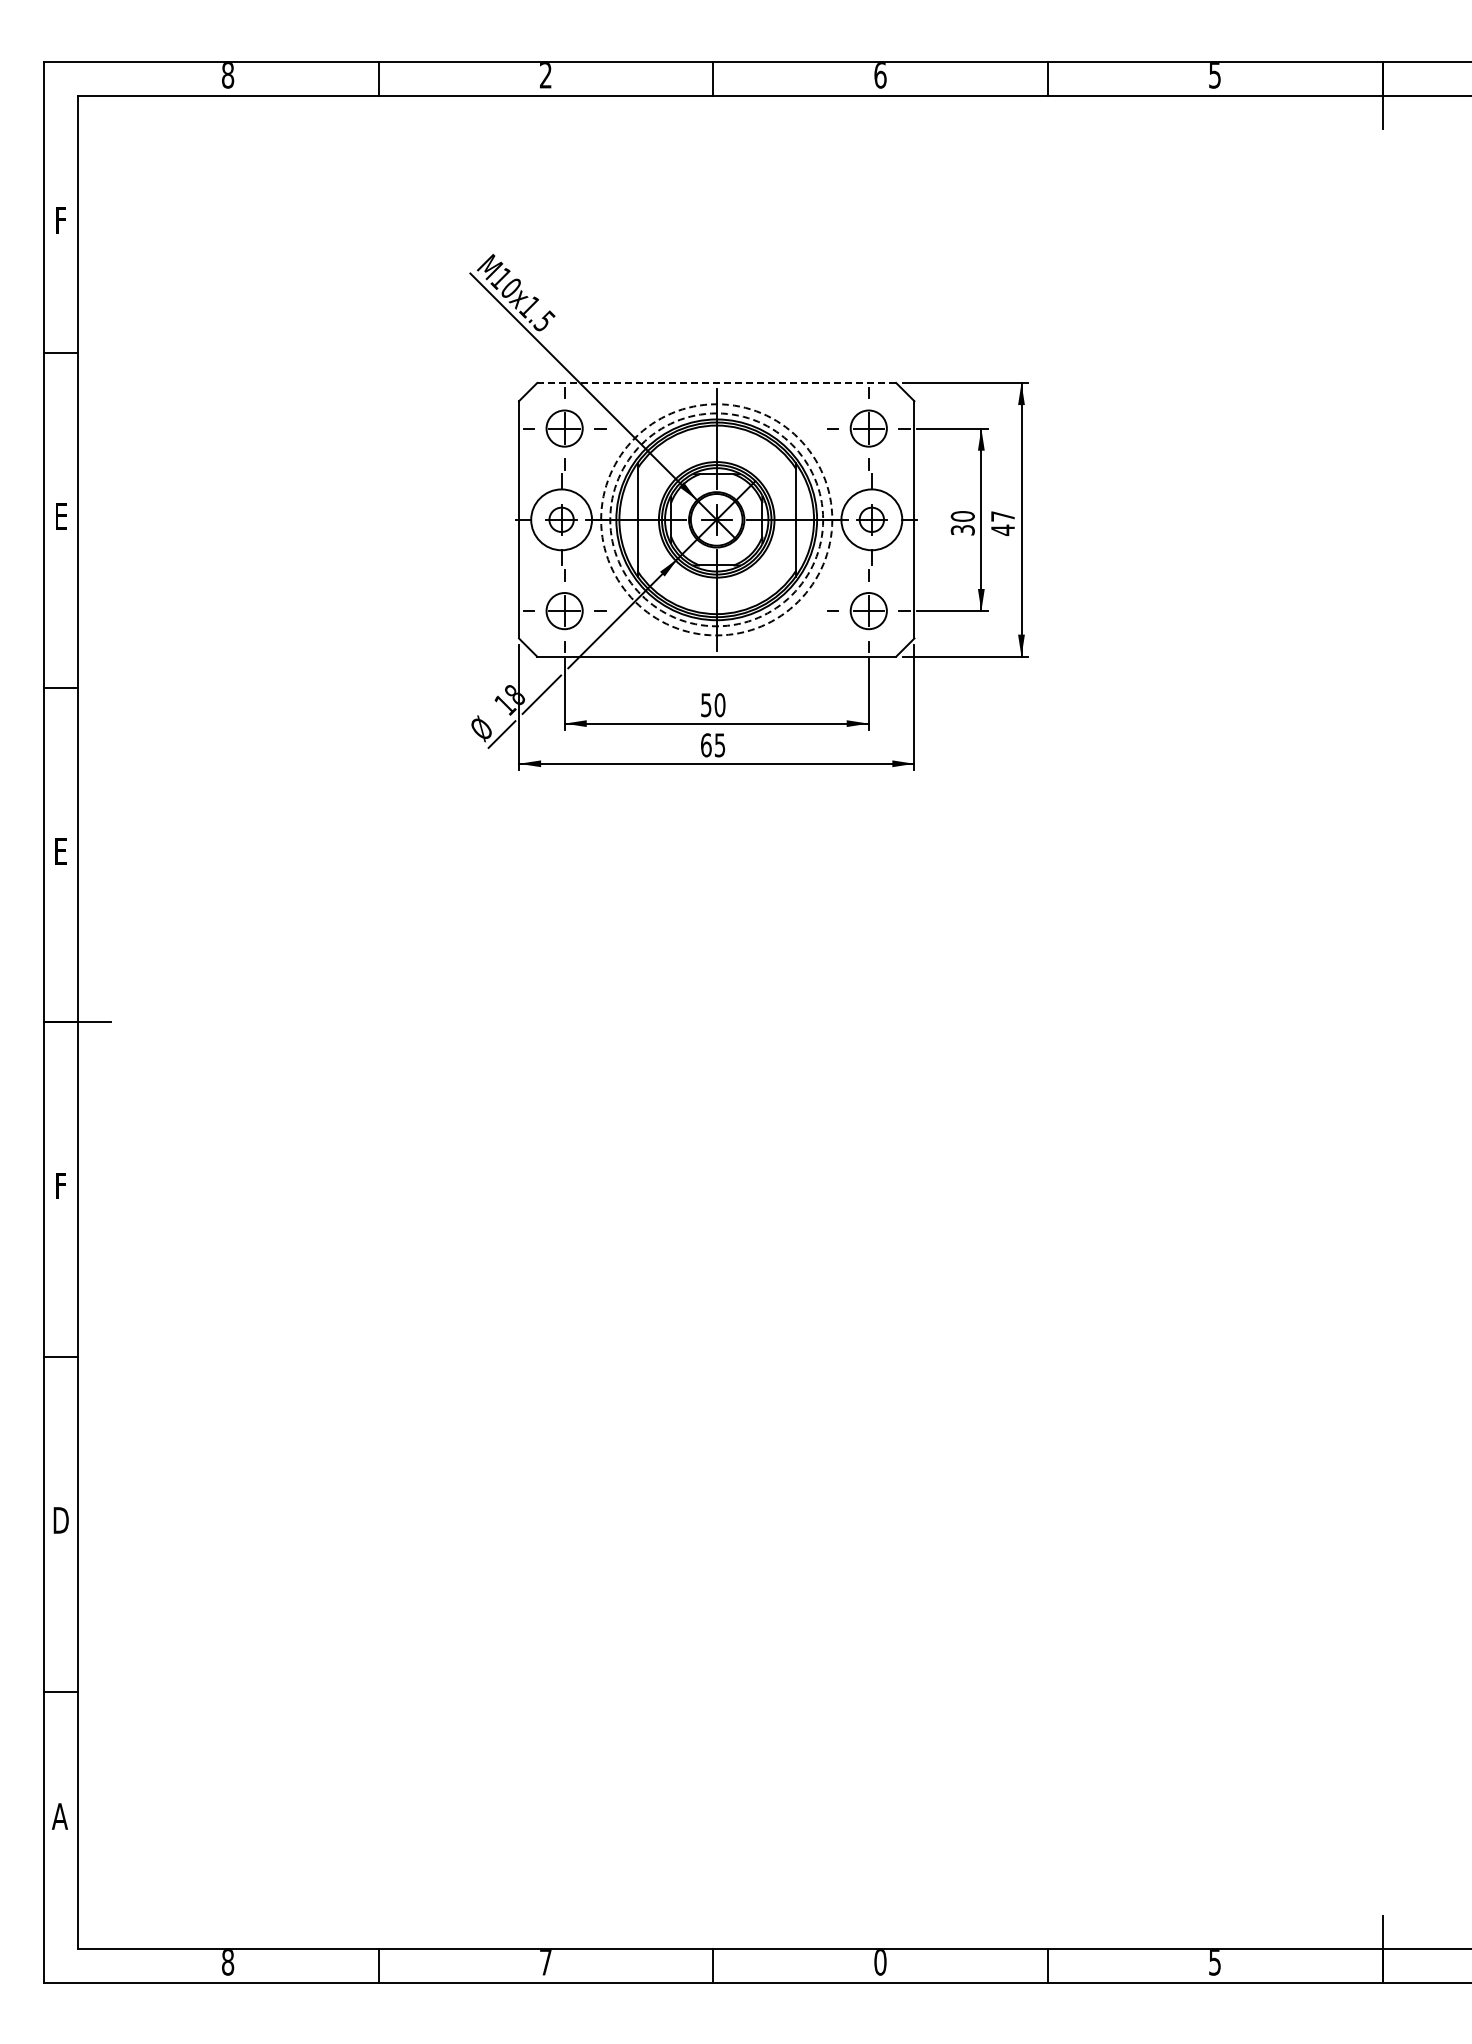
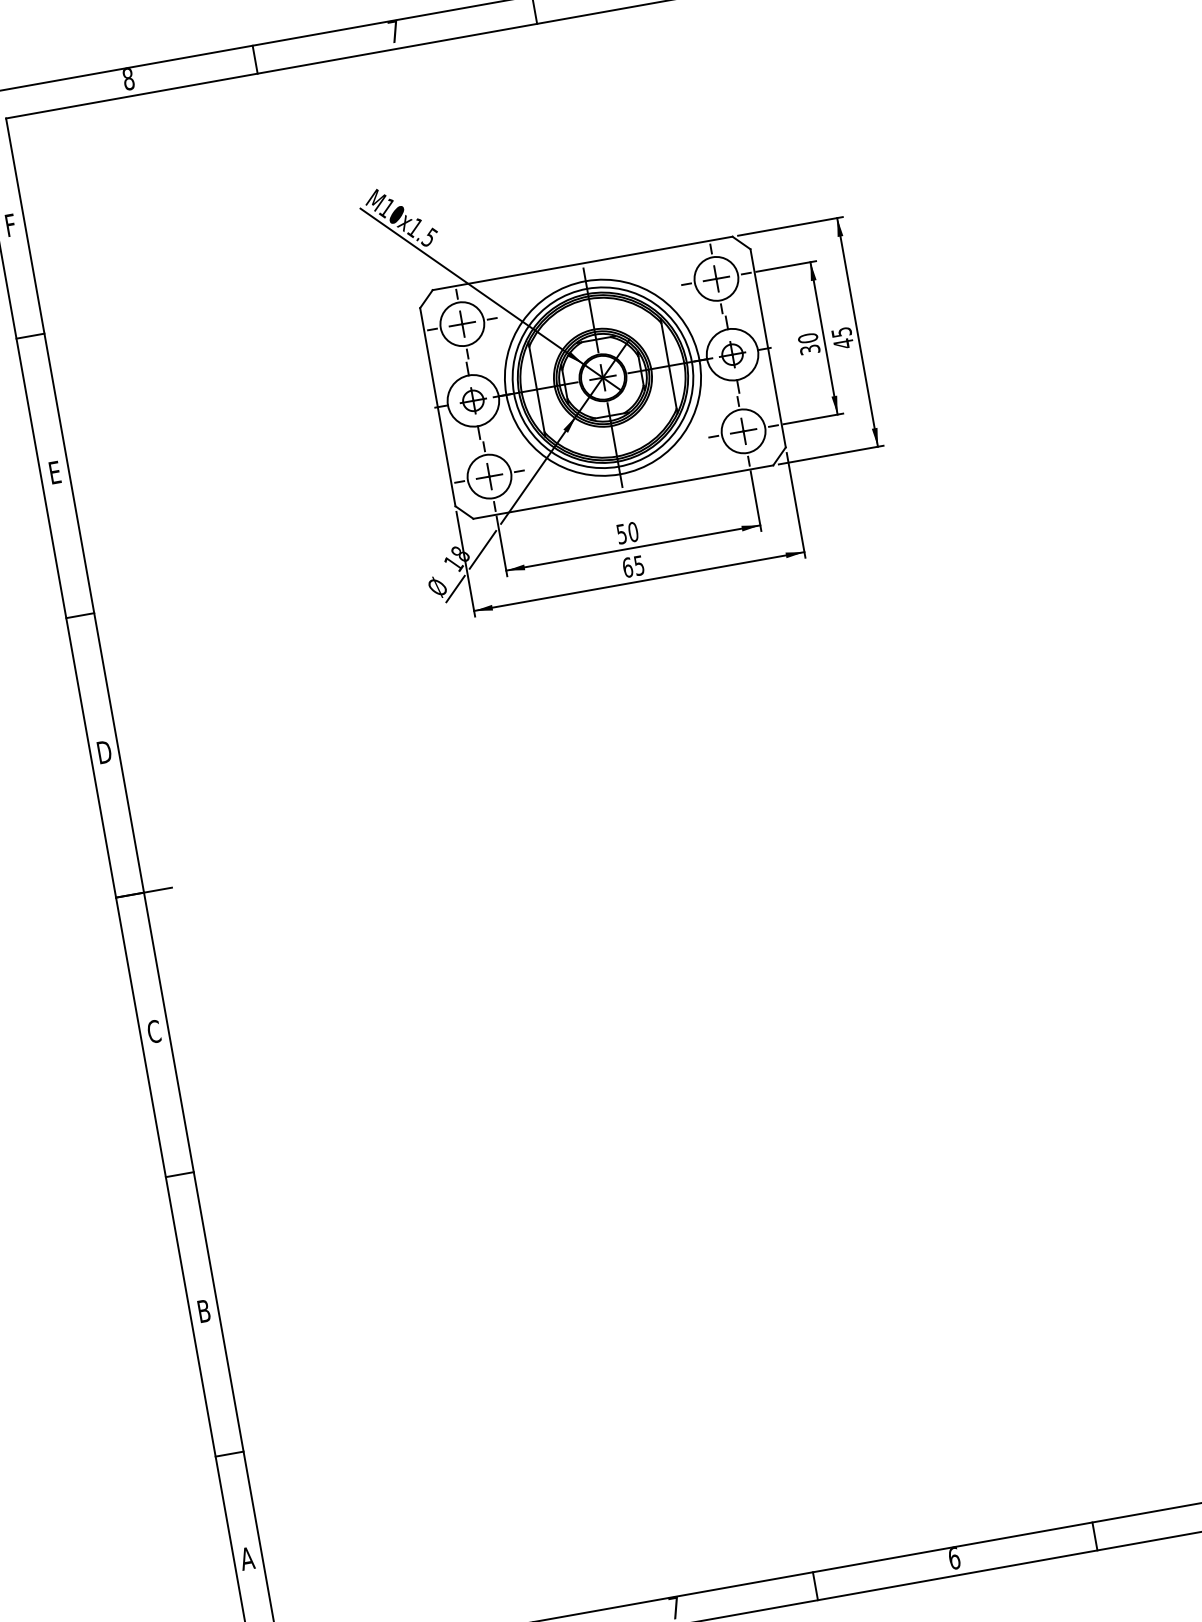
text: (545, 75) -> (393, 32), 2 -> 7
line: (716, 382) -> (582, 263), dashed -> solid
circle: (564, 428) -> (462, 324), size x1.43
circle: (868, 428) -> (716, 278), size x1.43
text: (1003, 516) -> (842, 332), 47 -> 45
circle: (716, 519) -> (602, 377), dashed -> solid
circle: (716, 519) -> (602, 377), dashed -> solid
circle: (564, 610) -> (489, 476), size x1.43
circle: (868, 610) -> (743, 430), size x1.43
text: (60, 851) -> (104, 752), E -> D
text: (60, 1185) -> (153, 1031), F -> C
text: (60, 1520) -> (203, 1311), D -> B
text: (880, 1962) -> (954, 1558), 0 -> 6

